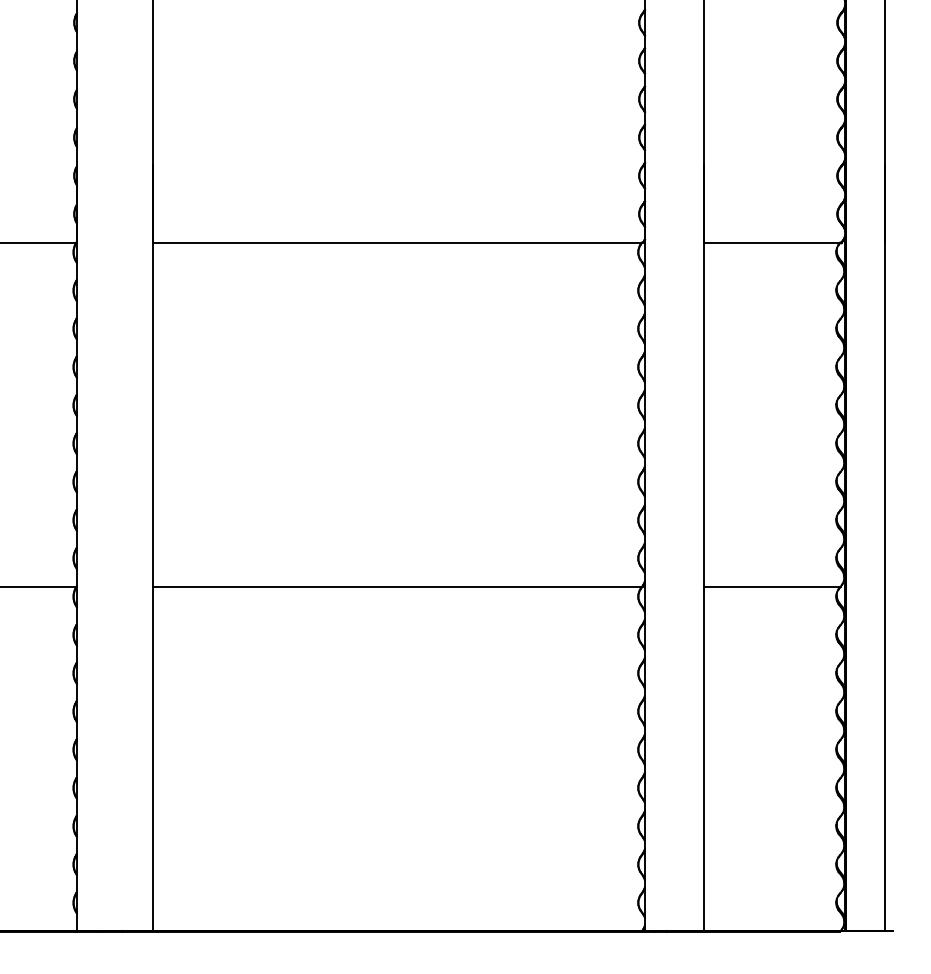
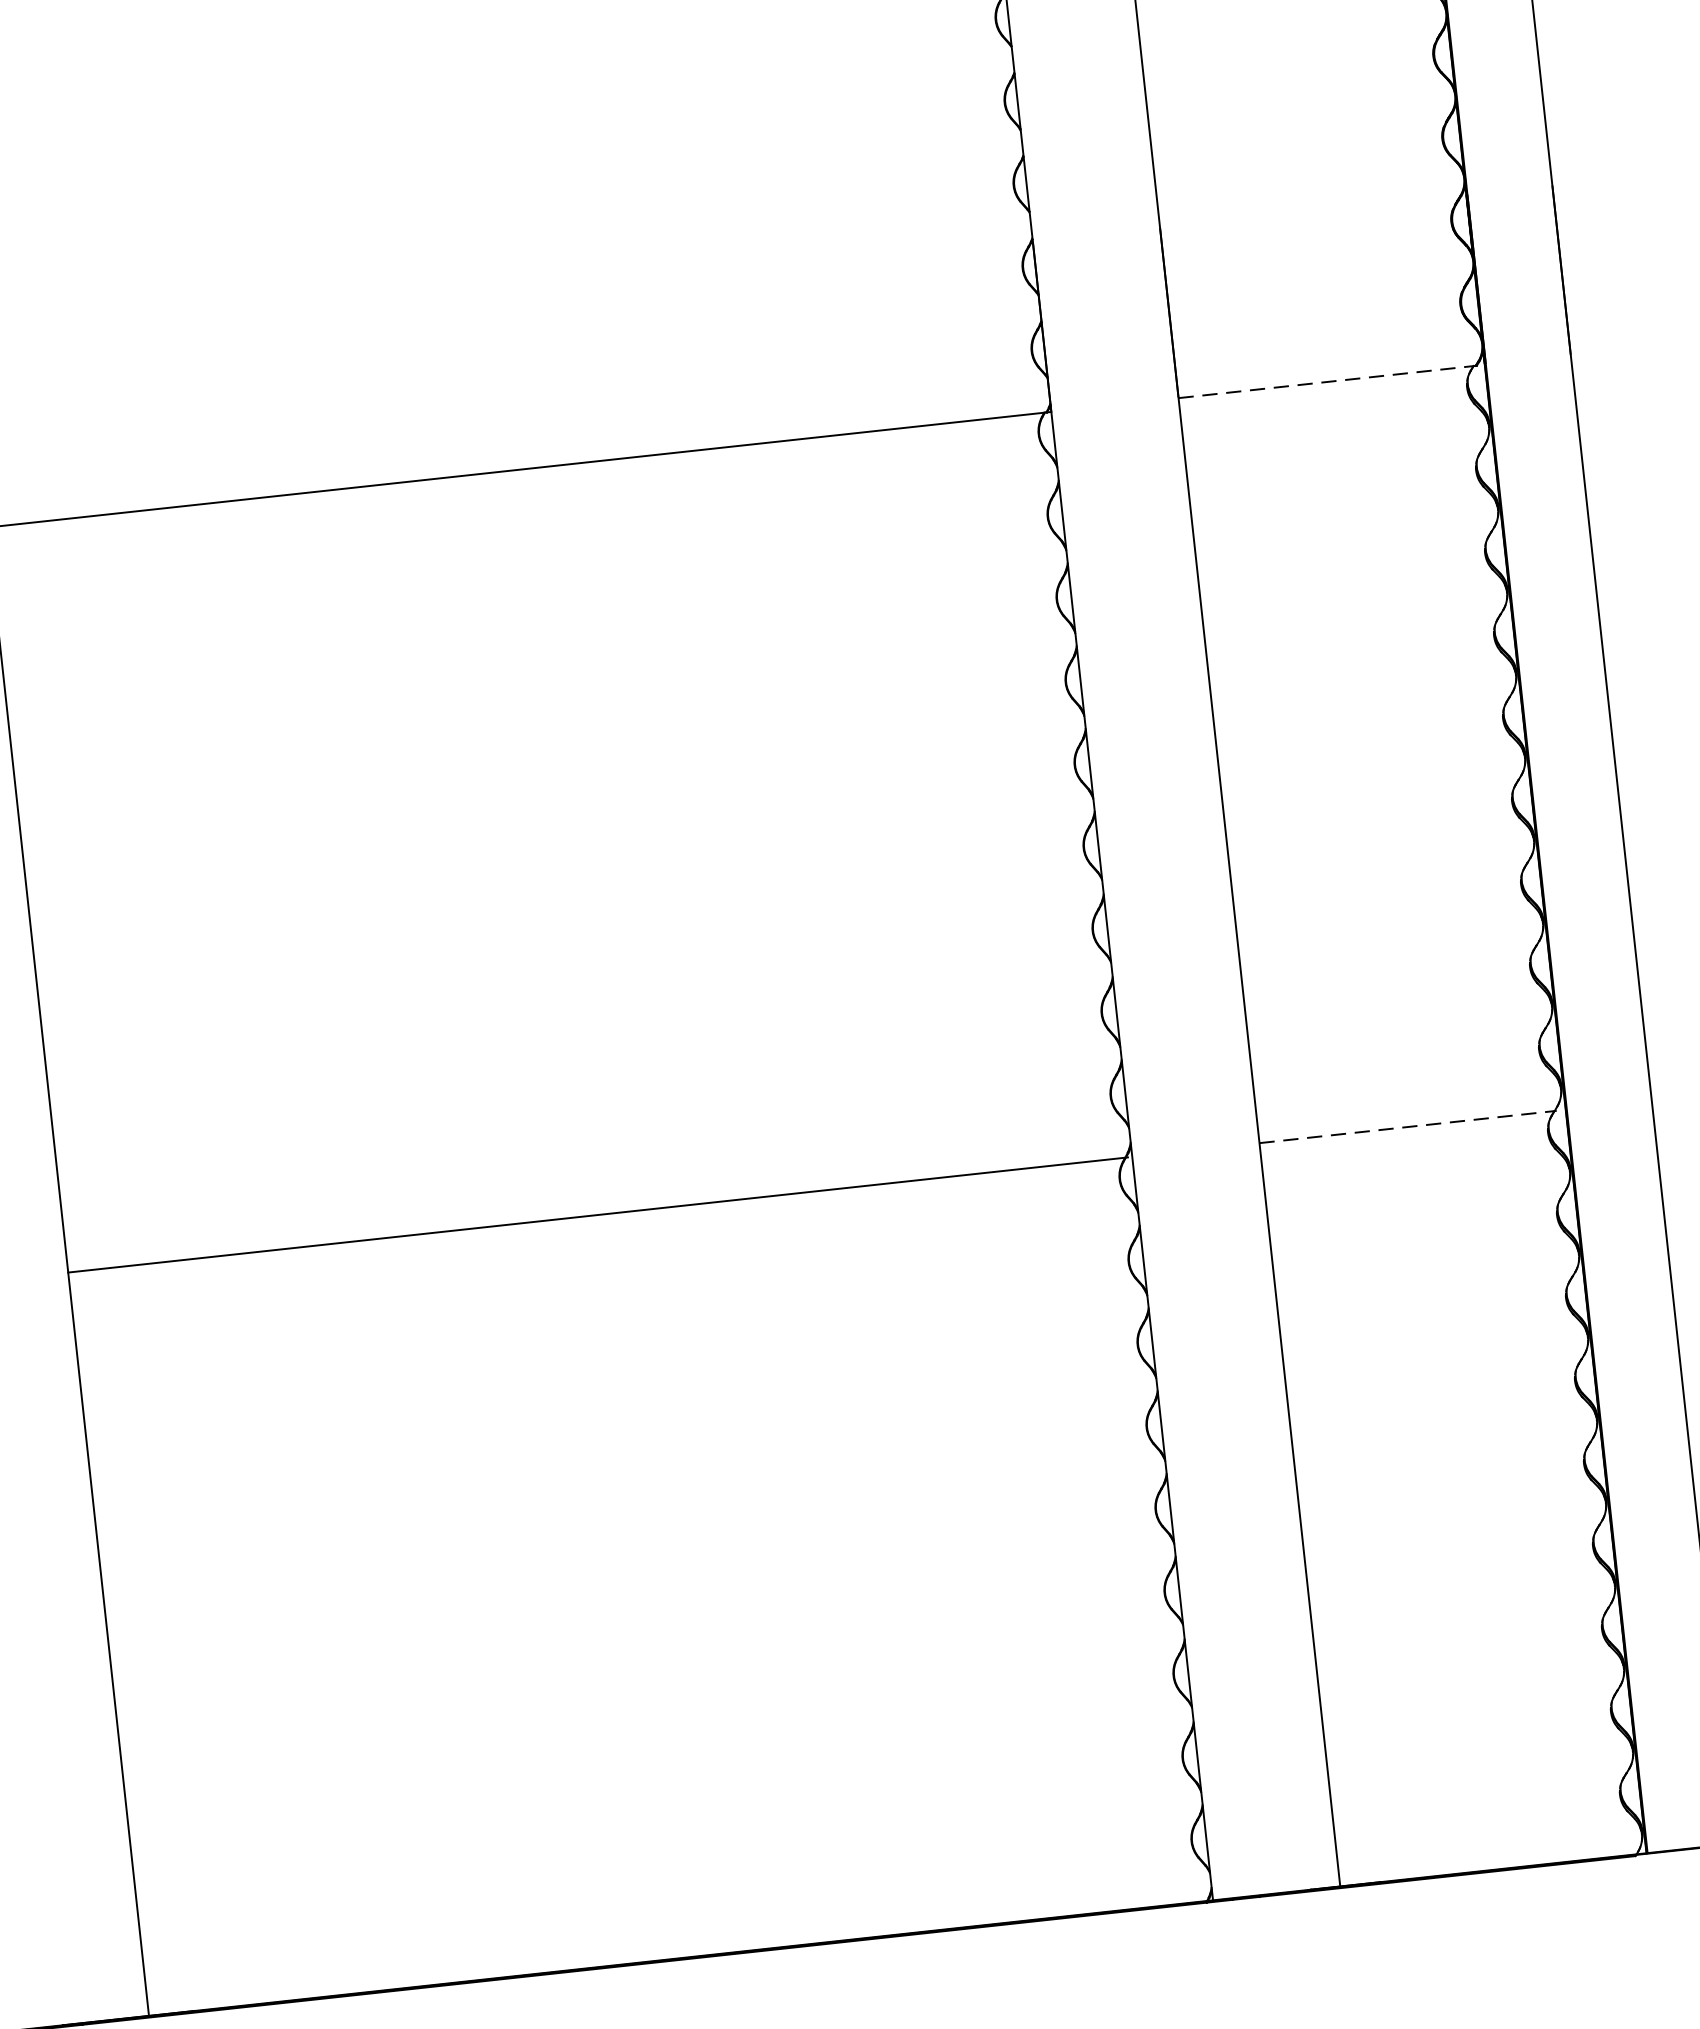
line: (772, 242) -> (1326, 381), solid -> dashed
line: (772, 587) -> (1407, 1127), solid -> dashed

